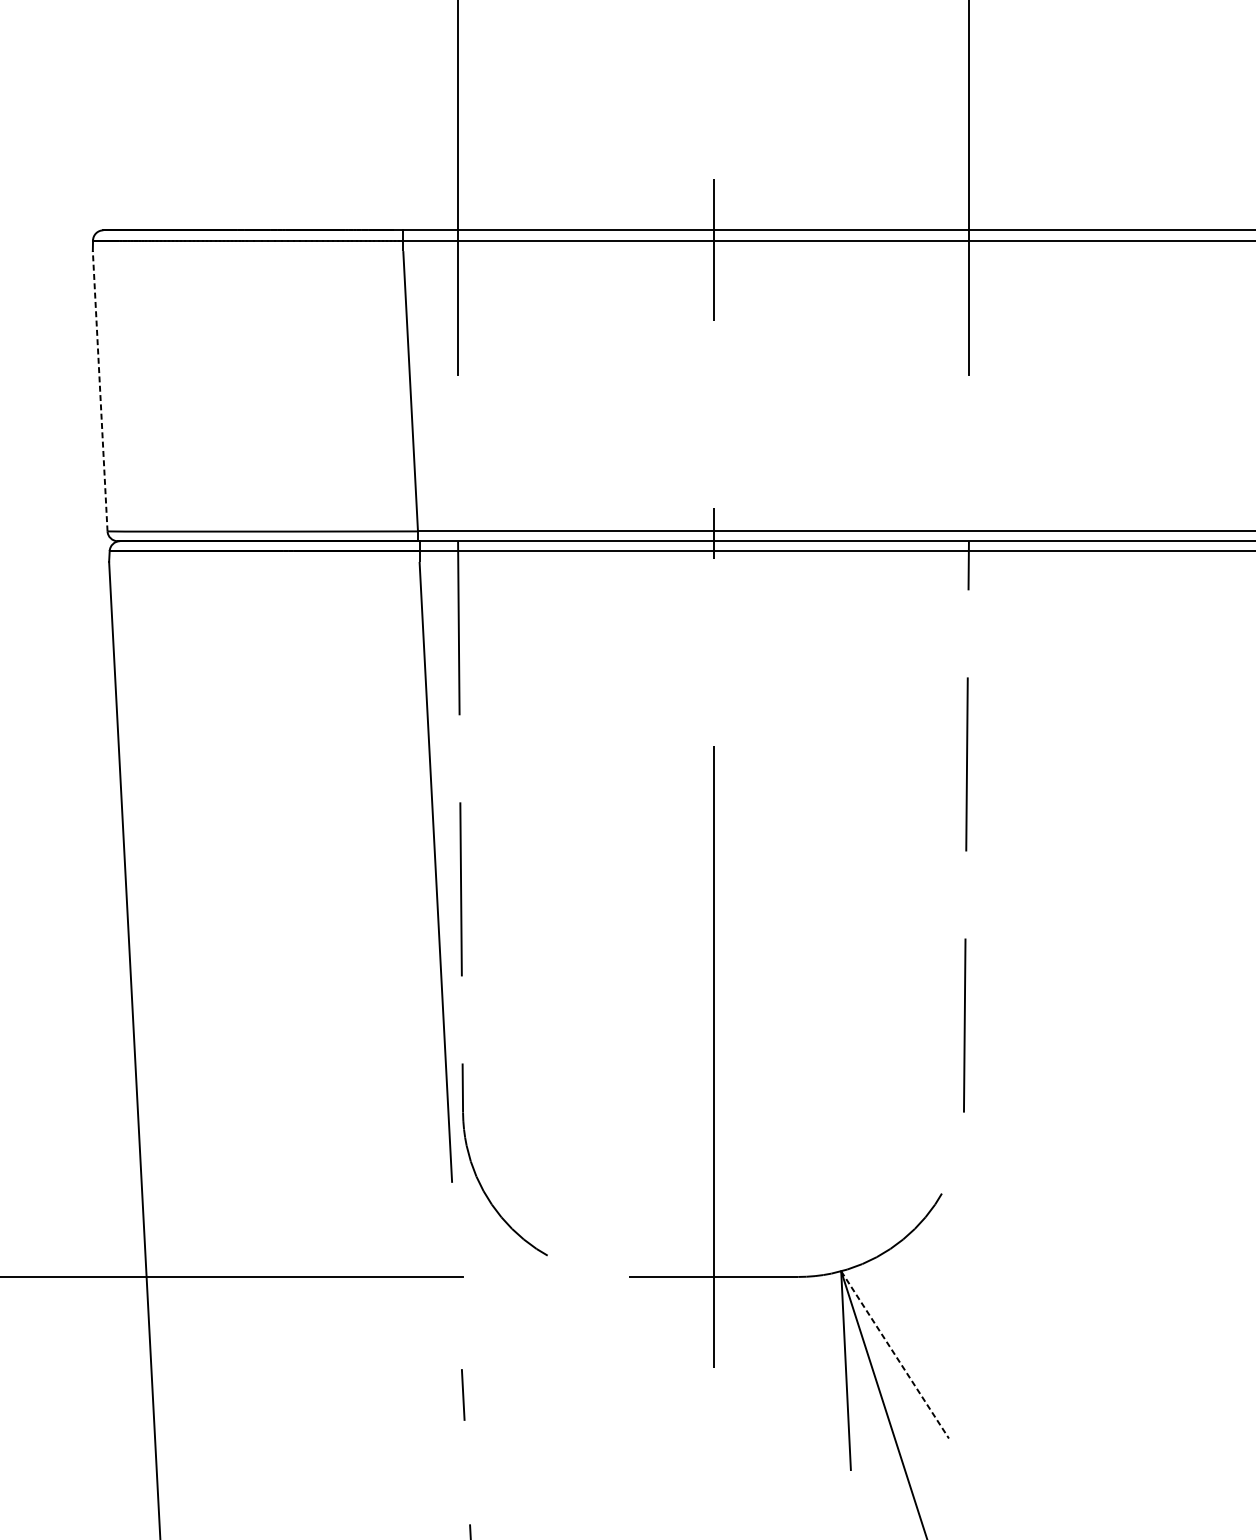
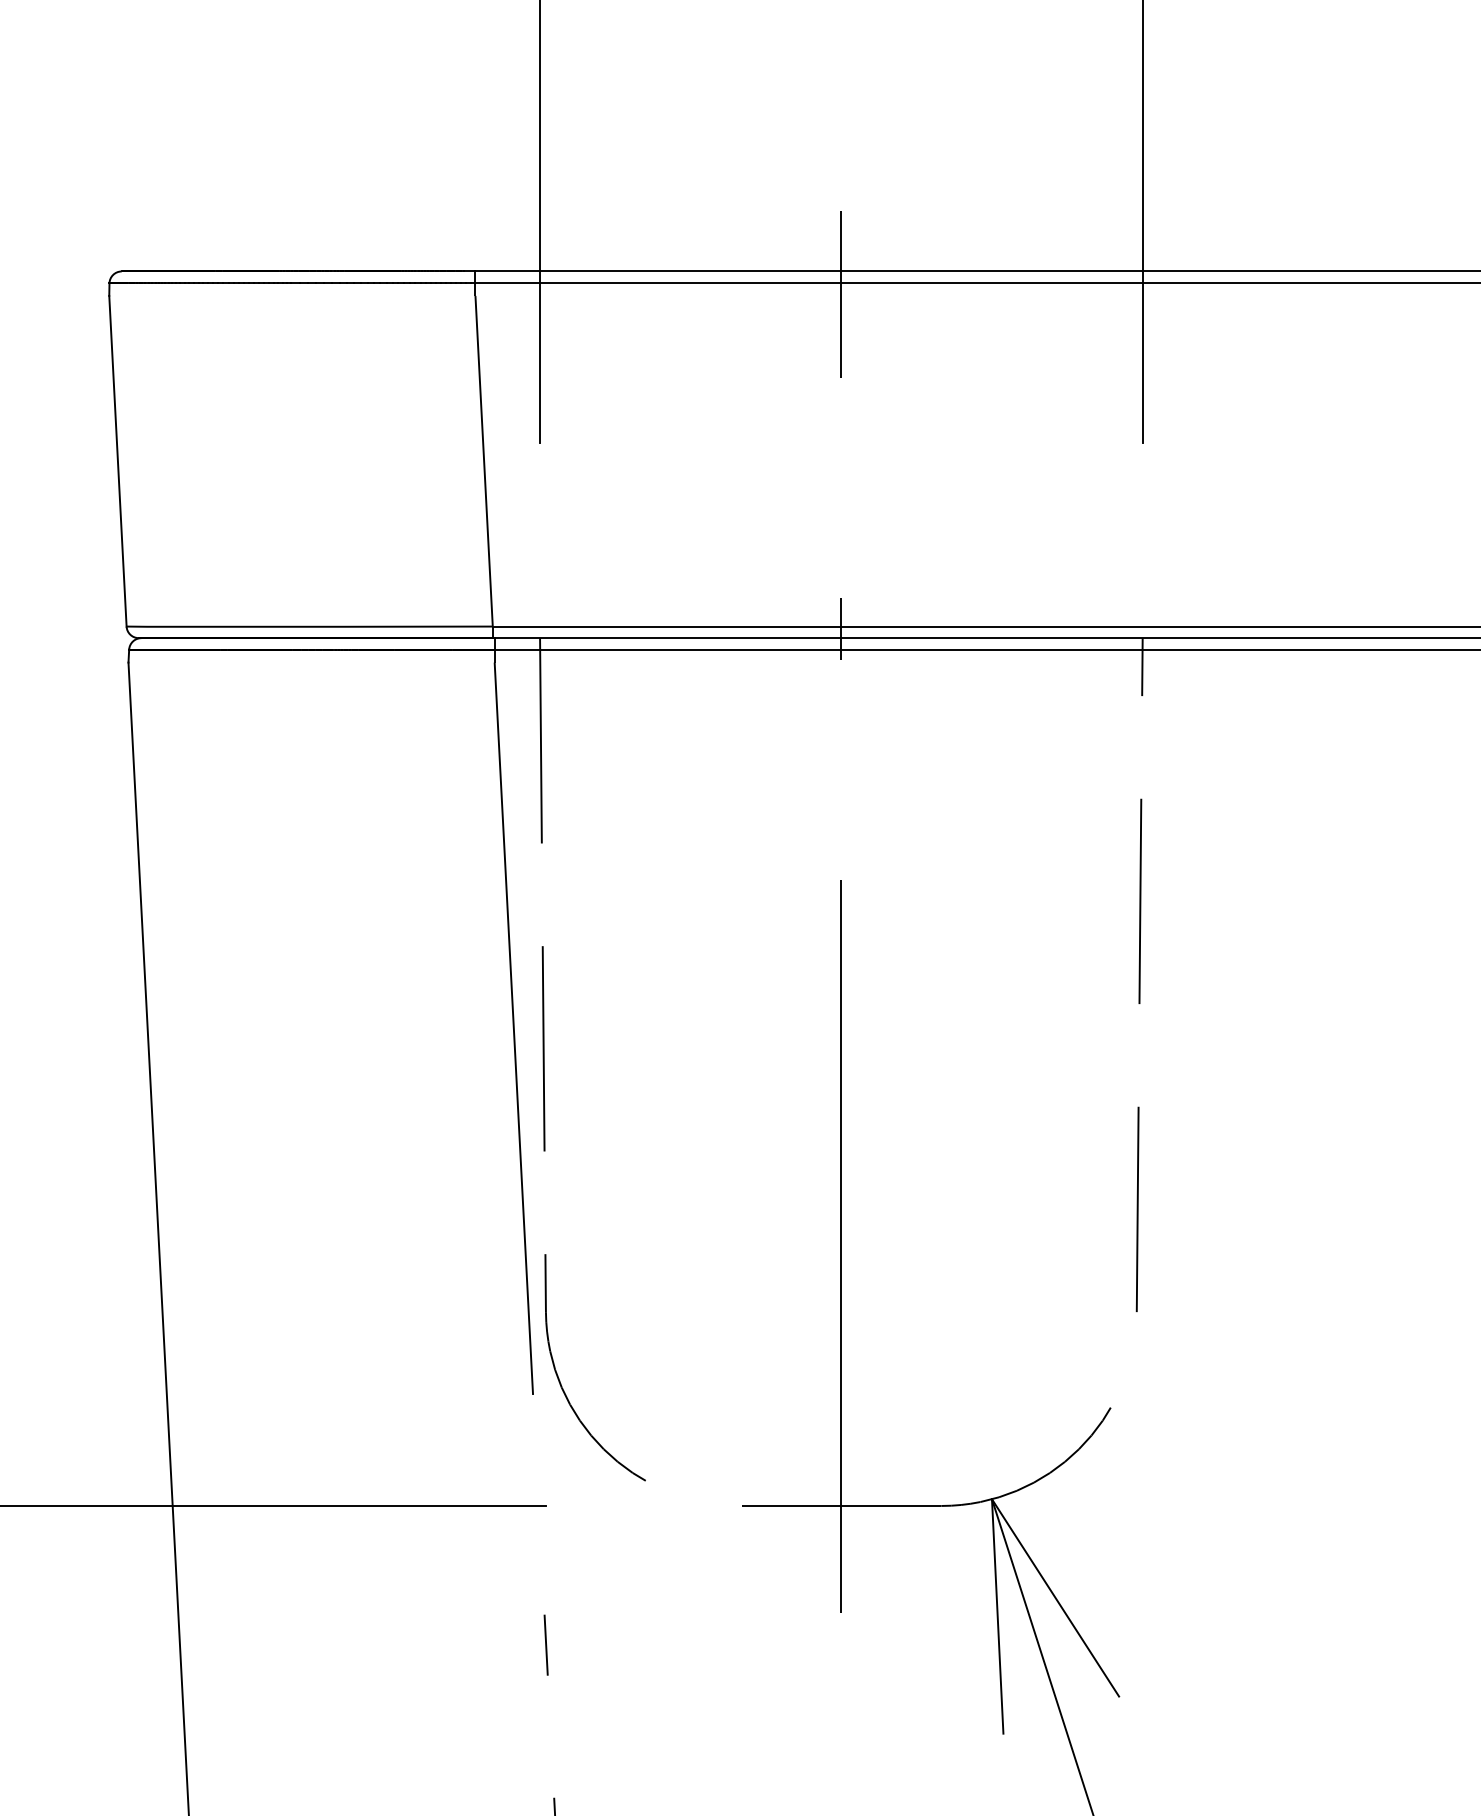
line: (99, 391) -> (117, 461), dashed -> solid
line: (895, 1355) -> (1055, 1598), dashed -> solid

